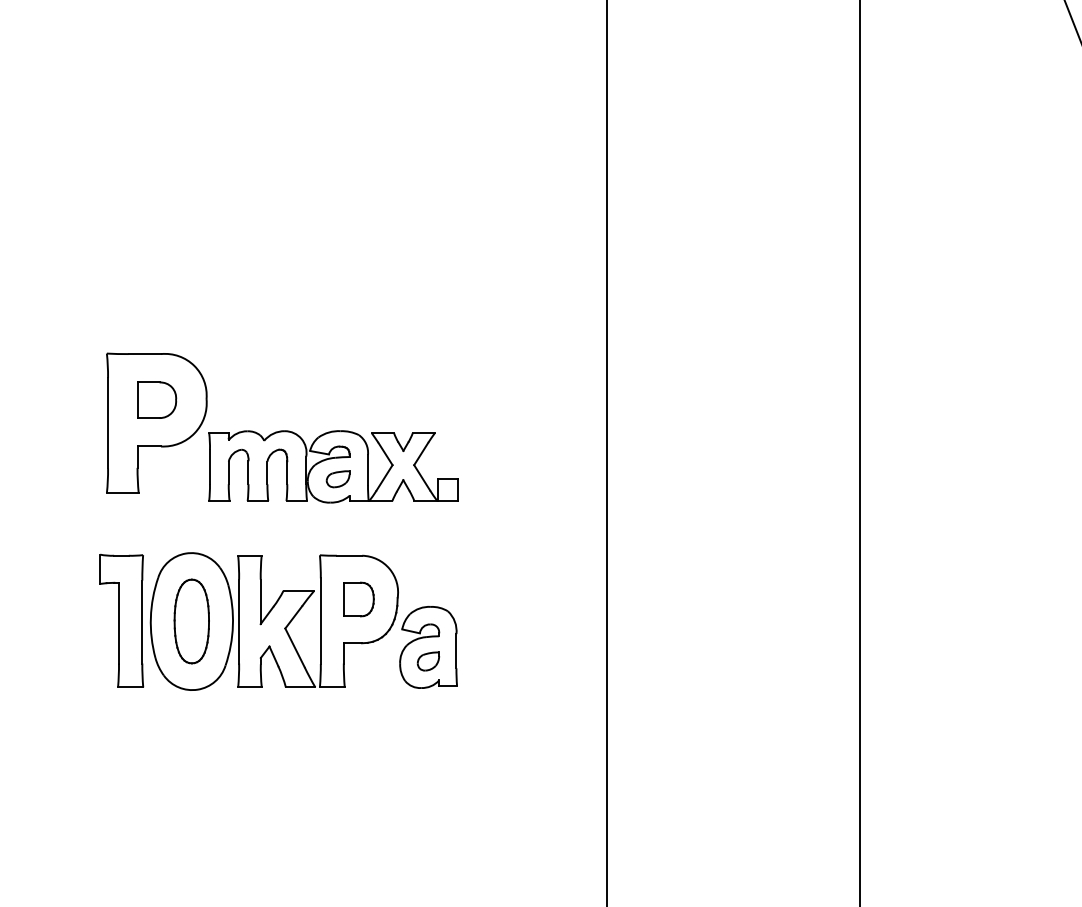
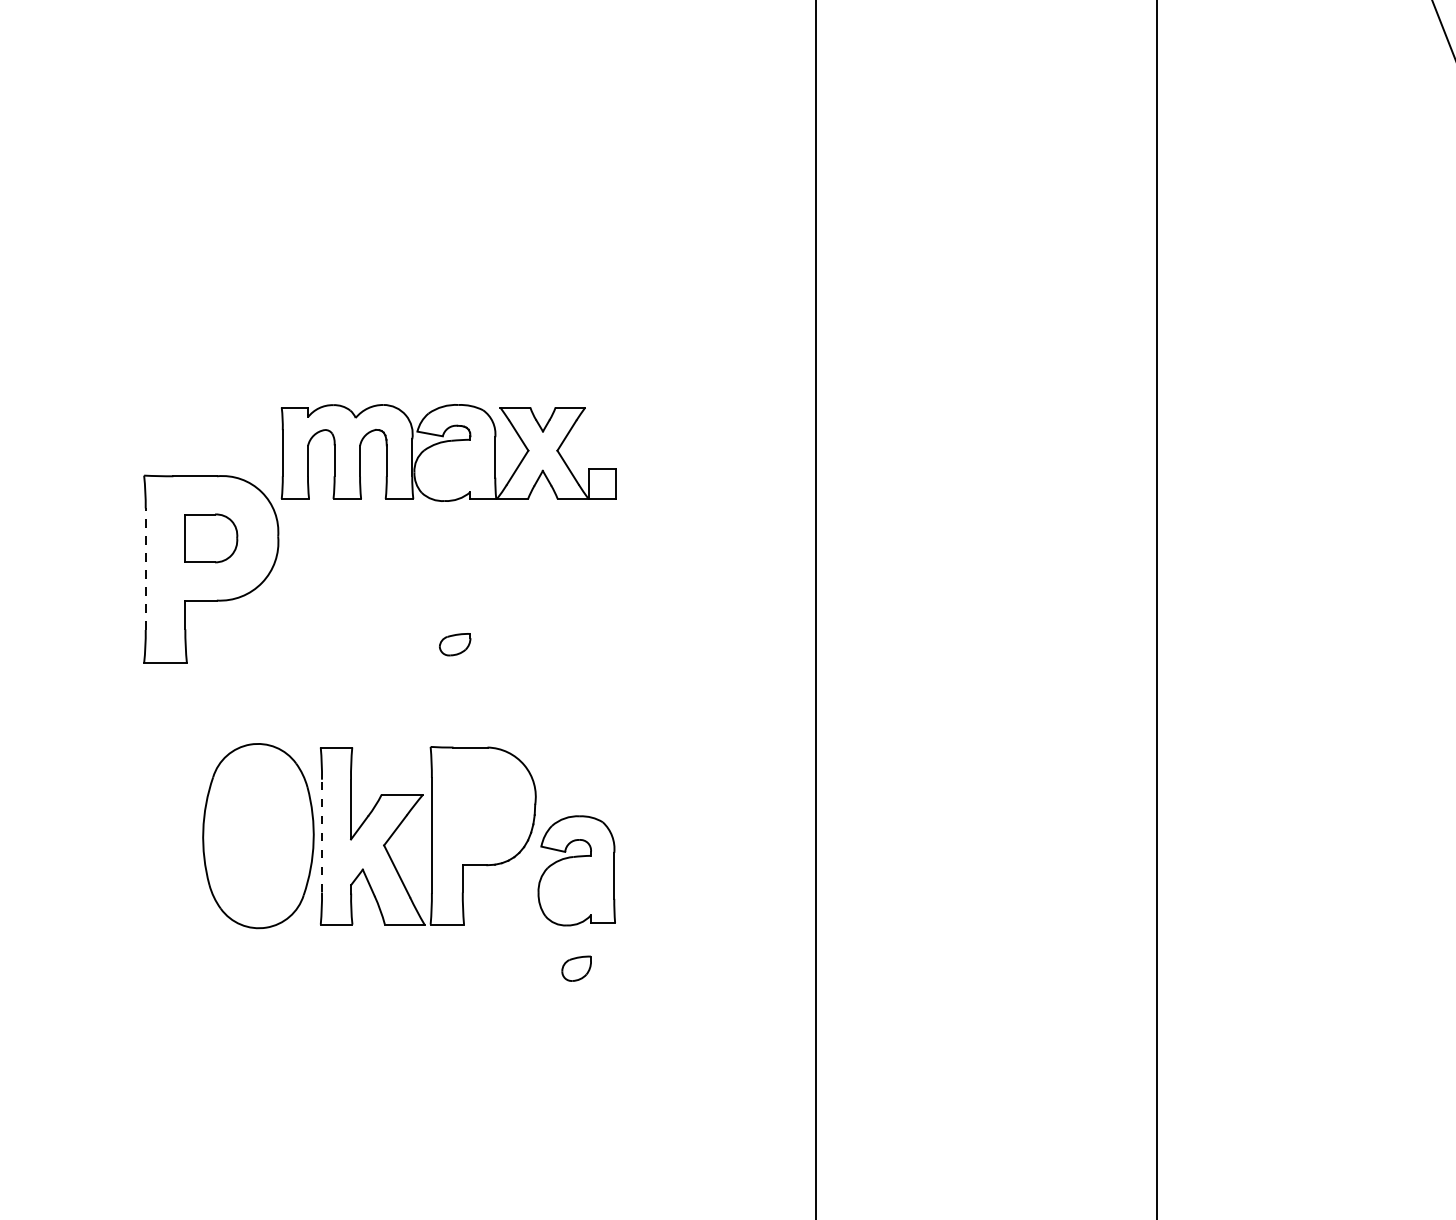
line: (107, 423) -> (145, 569), solid -> dashed
part: (333, 466) -> (448, 452), moved
part: (359, 598) -> (483, 805), removed
part: (121, 621) -> (163, 835), removed
part: (191, 621) -> (258, 835), removed
line: (238, 621) -> (321, 835), solid -> dashed
part: (428, 661) -> (576, 968), moved

